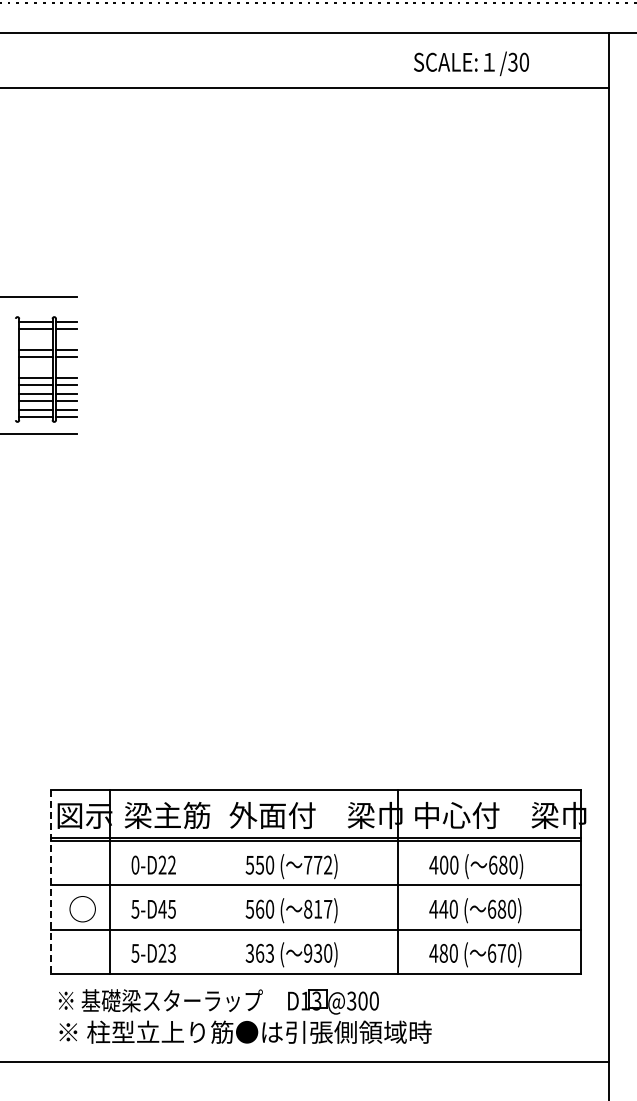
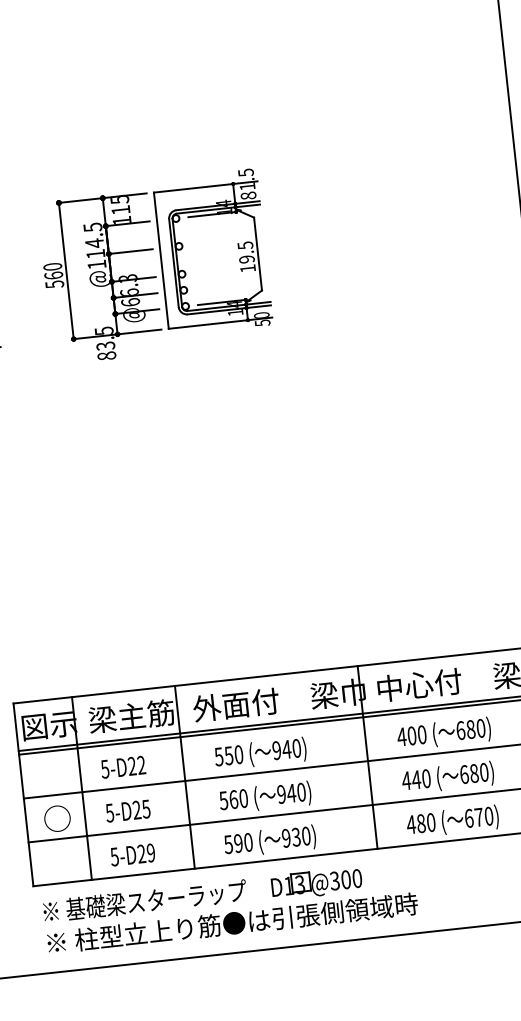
part: (239, 370) -> (155, 266), added
text: (135, 864) -> (105, 768), 0-D22 -> 5-D22
text: (318, 864) -> (287, 748), 772) -> 940)
line: (51, 881) -> (23, 794), dashed -> solid
line: (213, 881) -> (184, 777), added
text: (162, 908) -> (136, 809), 5-D45 -> 5-D25
text: (318, 908) -> (291, 792), 817) -> 940)
text: (260, 952) -> (238, 842), 363 -> 590
text: (171, 953) -> (150, 853), 5-D23 -> 5-D29

